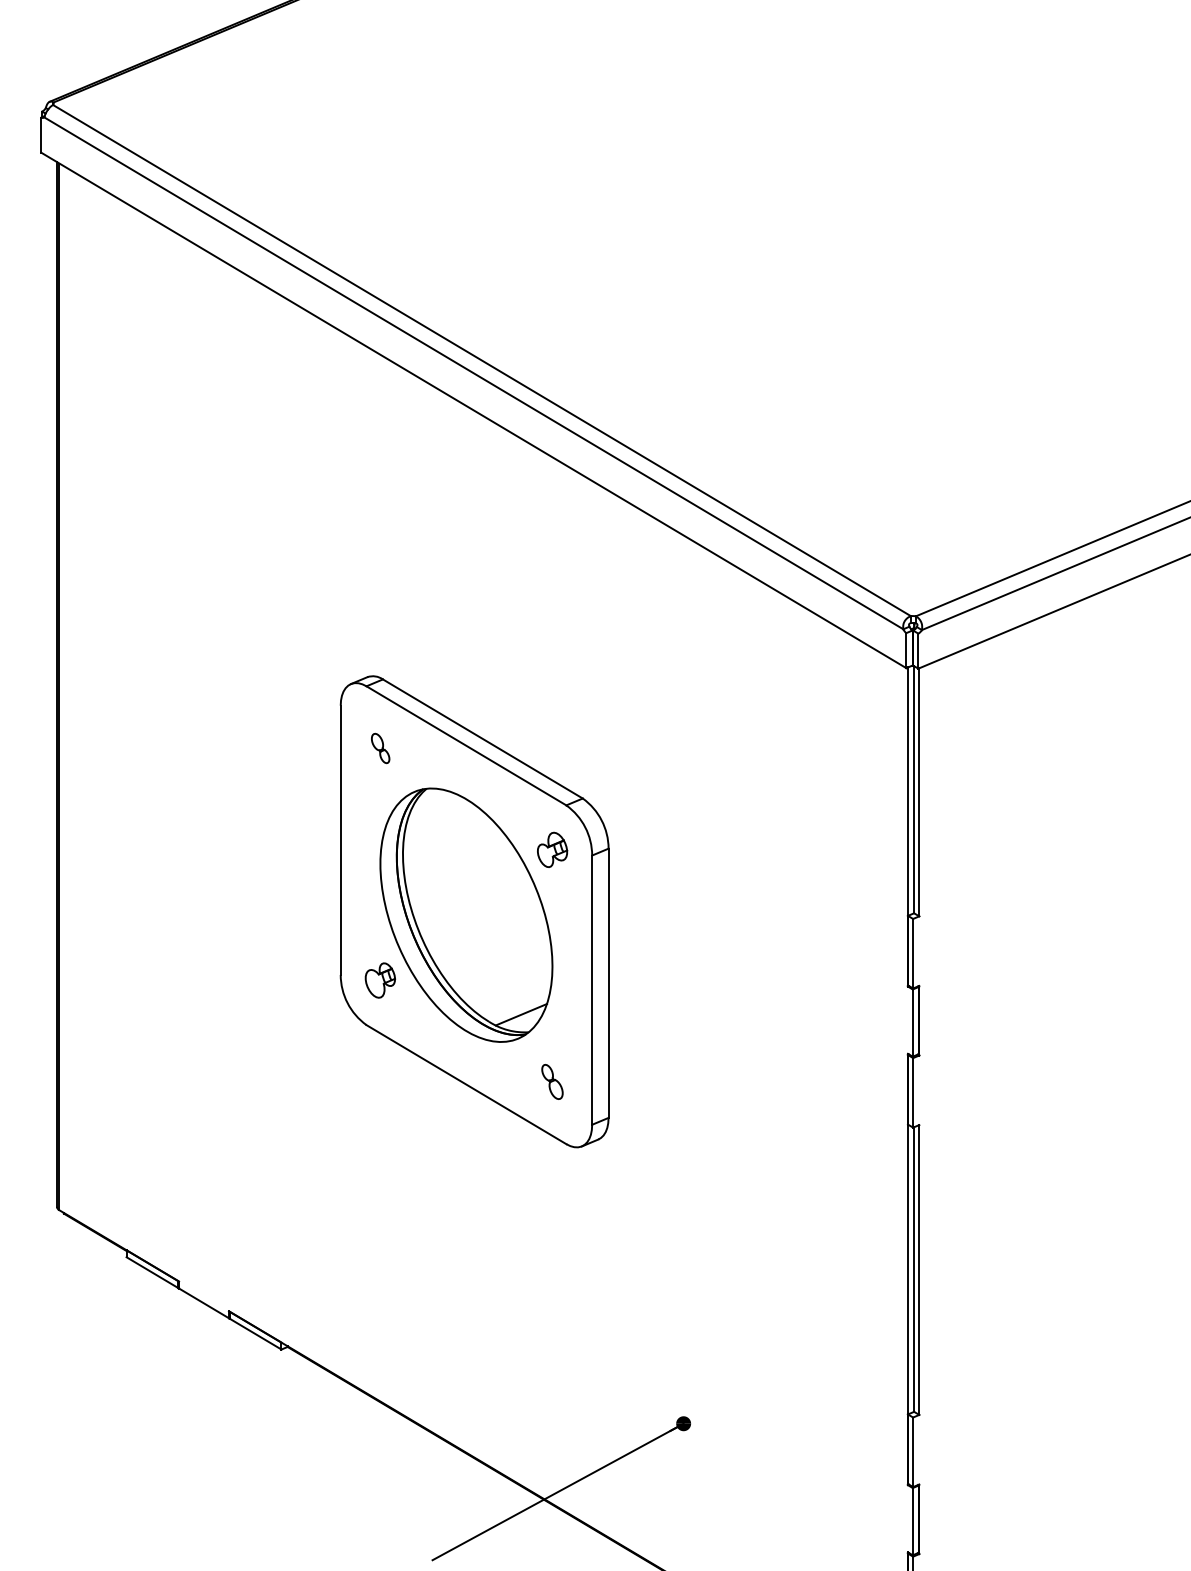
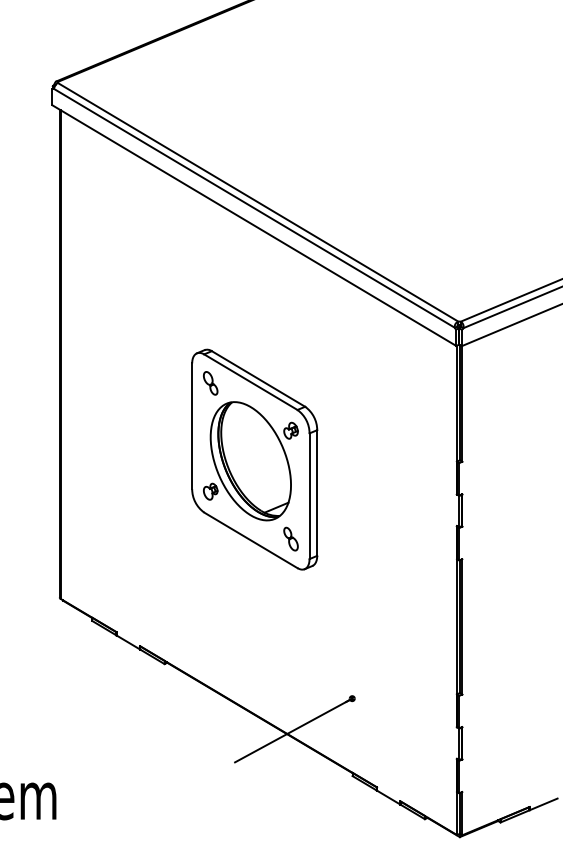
part: (379, 748) -> (210, 383), size x1.67
part: (551, 1080) -> (290, 538), size x1.43

